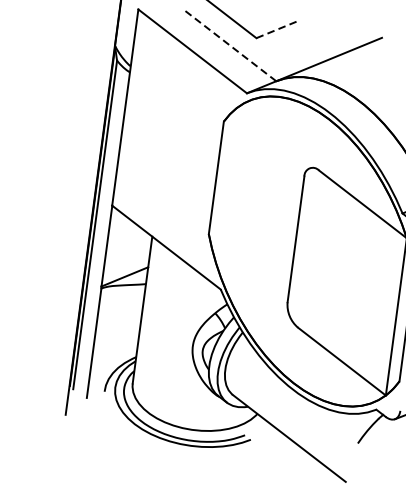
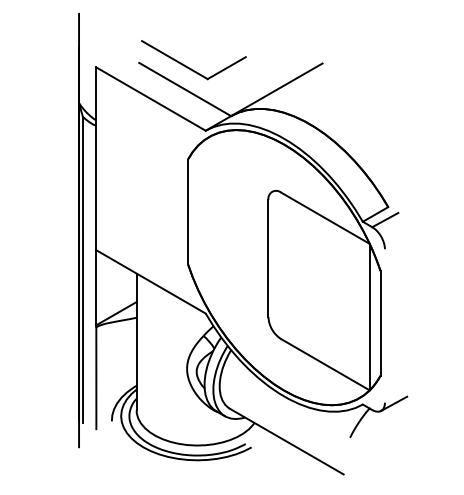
line: (278, 29) -> (226, 68), dashed -> solid
line: (230, 45) -> (184, 89), dashed -> solid

